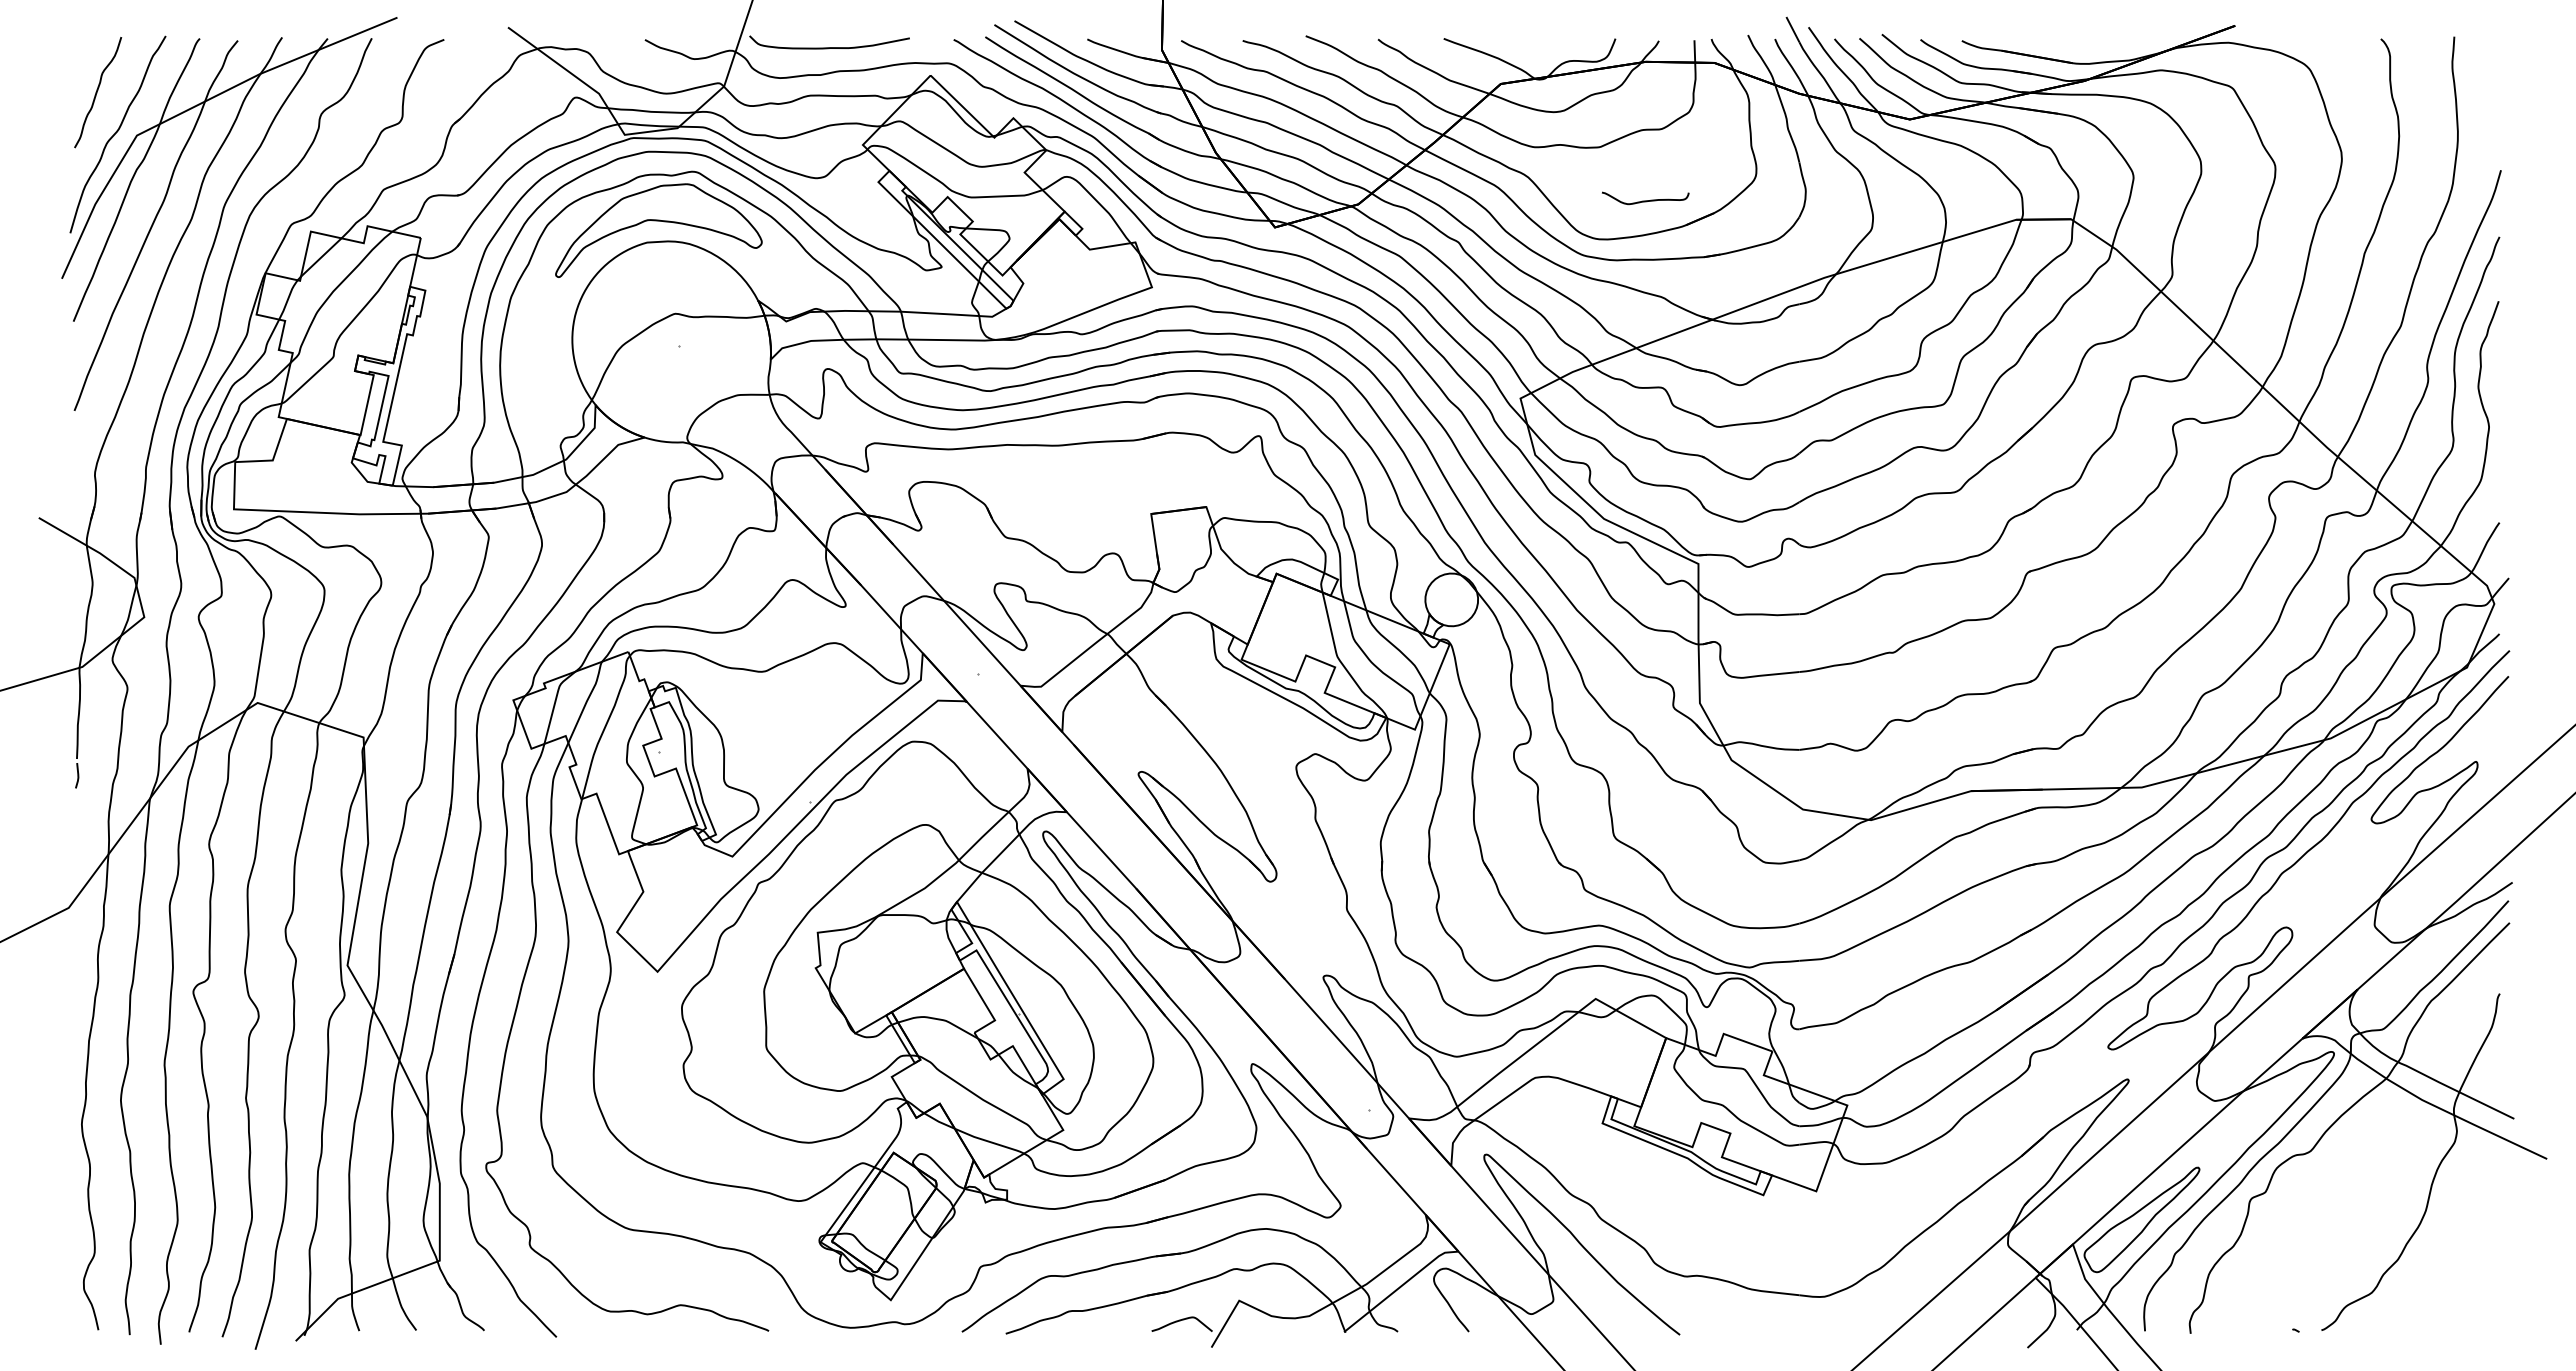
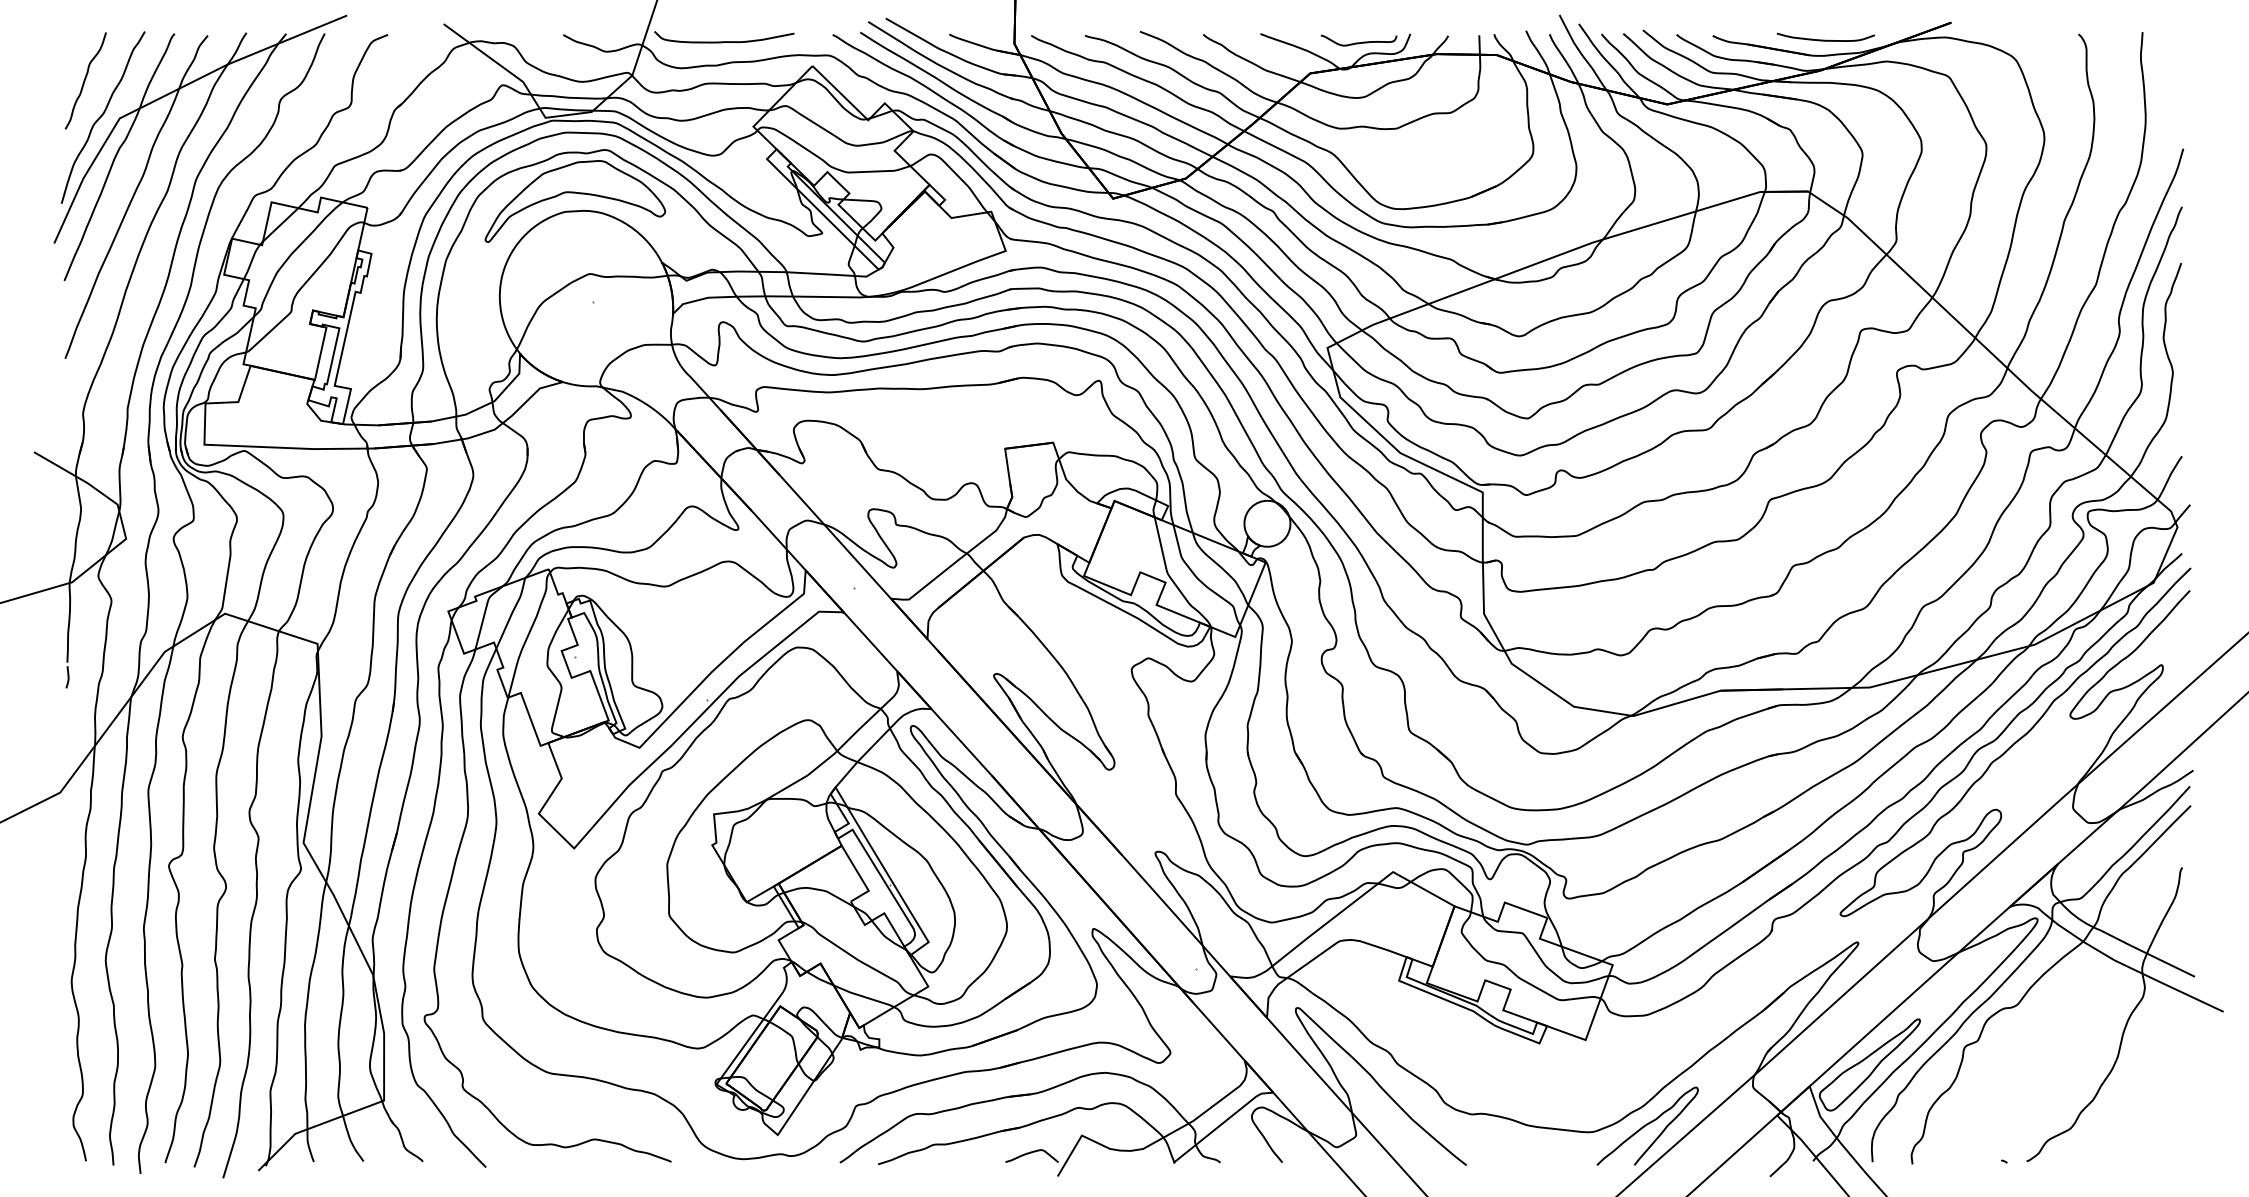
curve: (2091, 45) -> (1825, 39), added
curve: (1645, 200) -> (1358, 42), moved
curve: (1887, 1288) -> (1647, 1124), added

